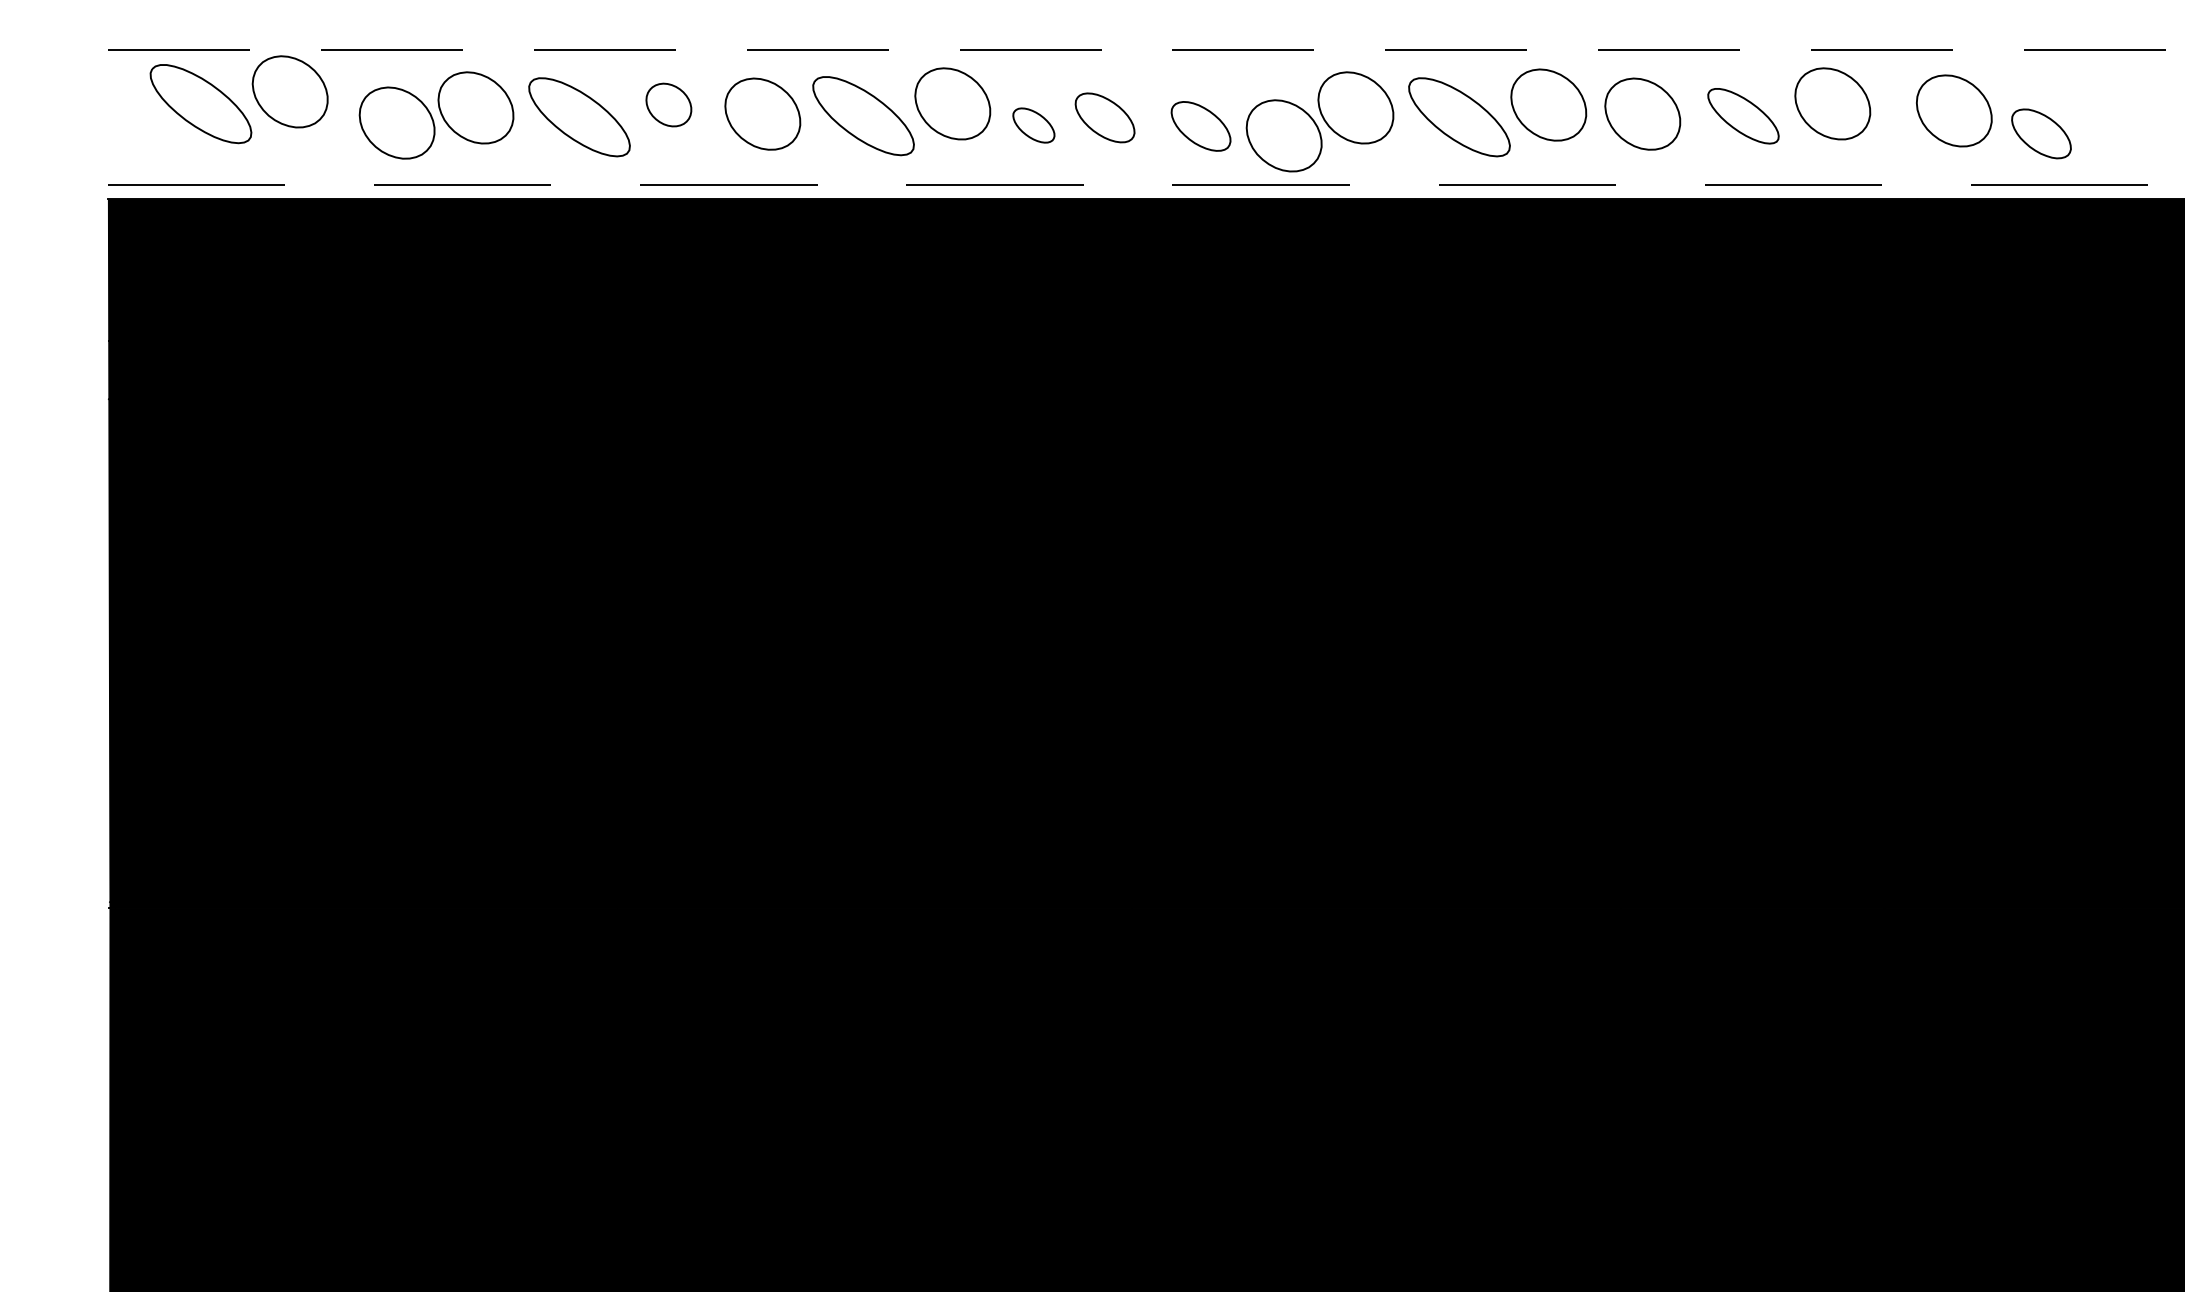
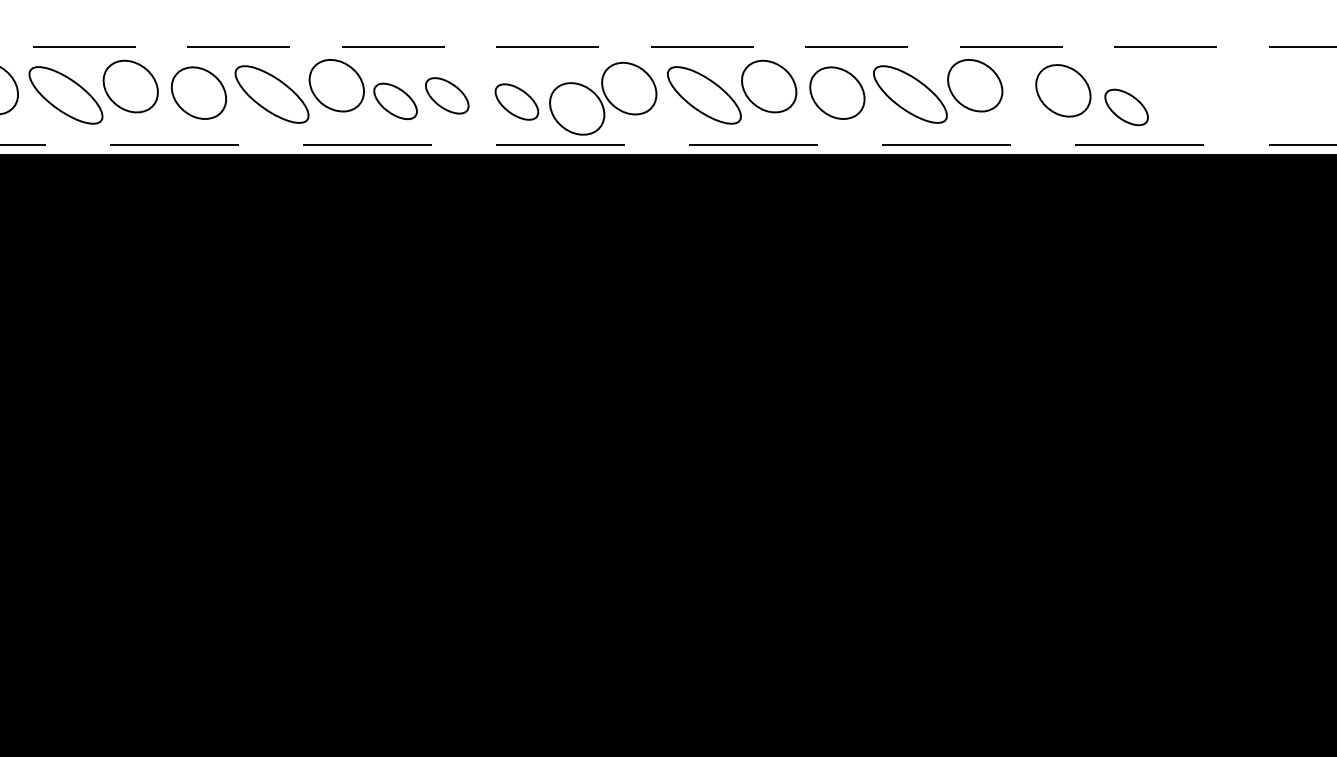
part: (668, 104) -> (130, 86), size x1.67
part: (1743, 116) -> (910, 94), size x1.43
part: (1033, 125) -> (395, 101), size x1.43

